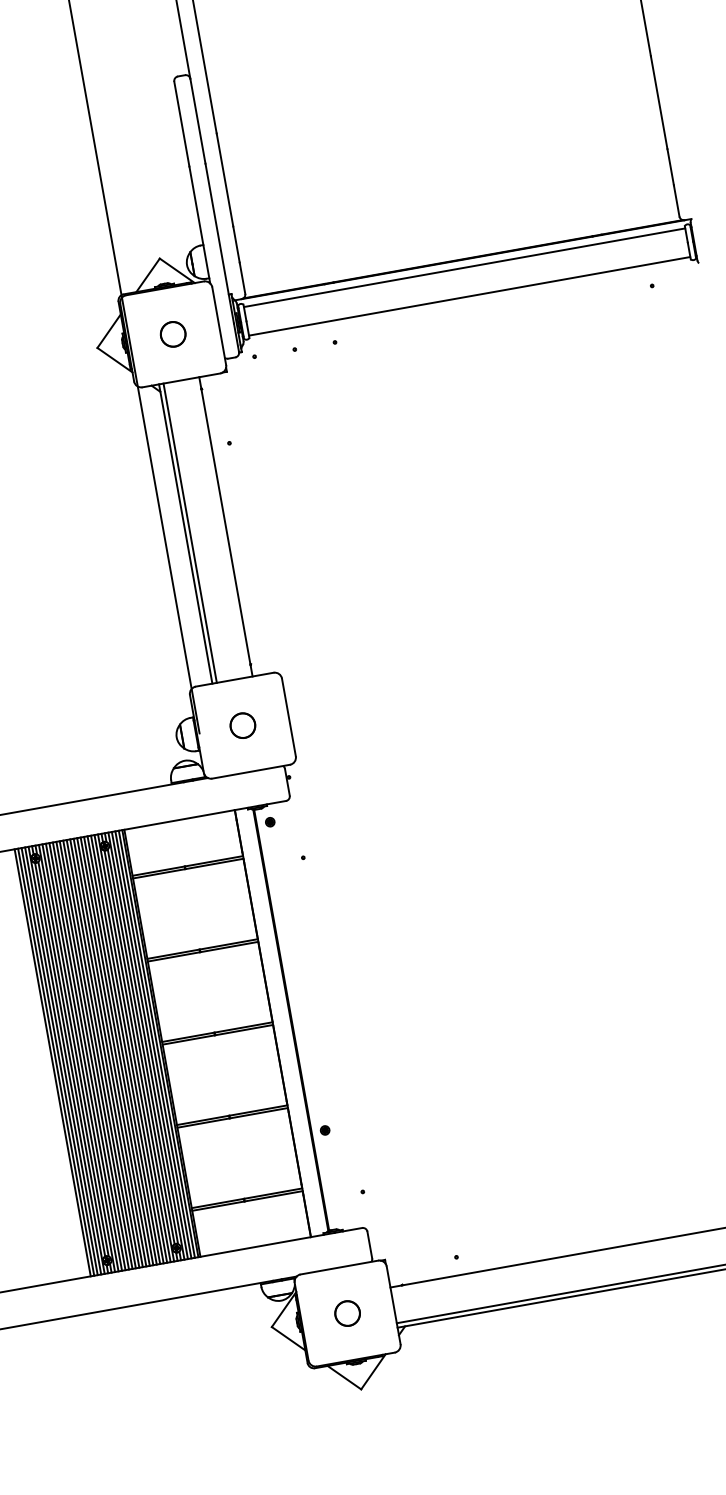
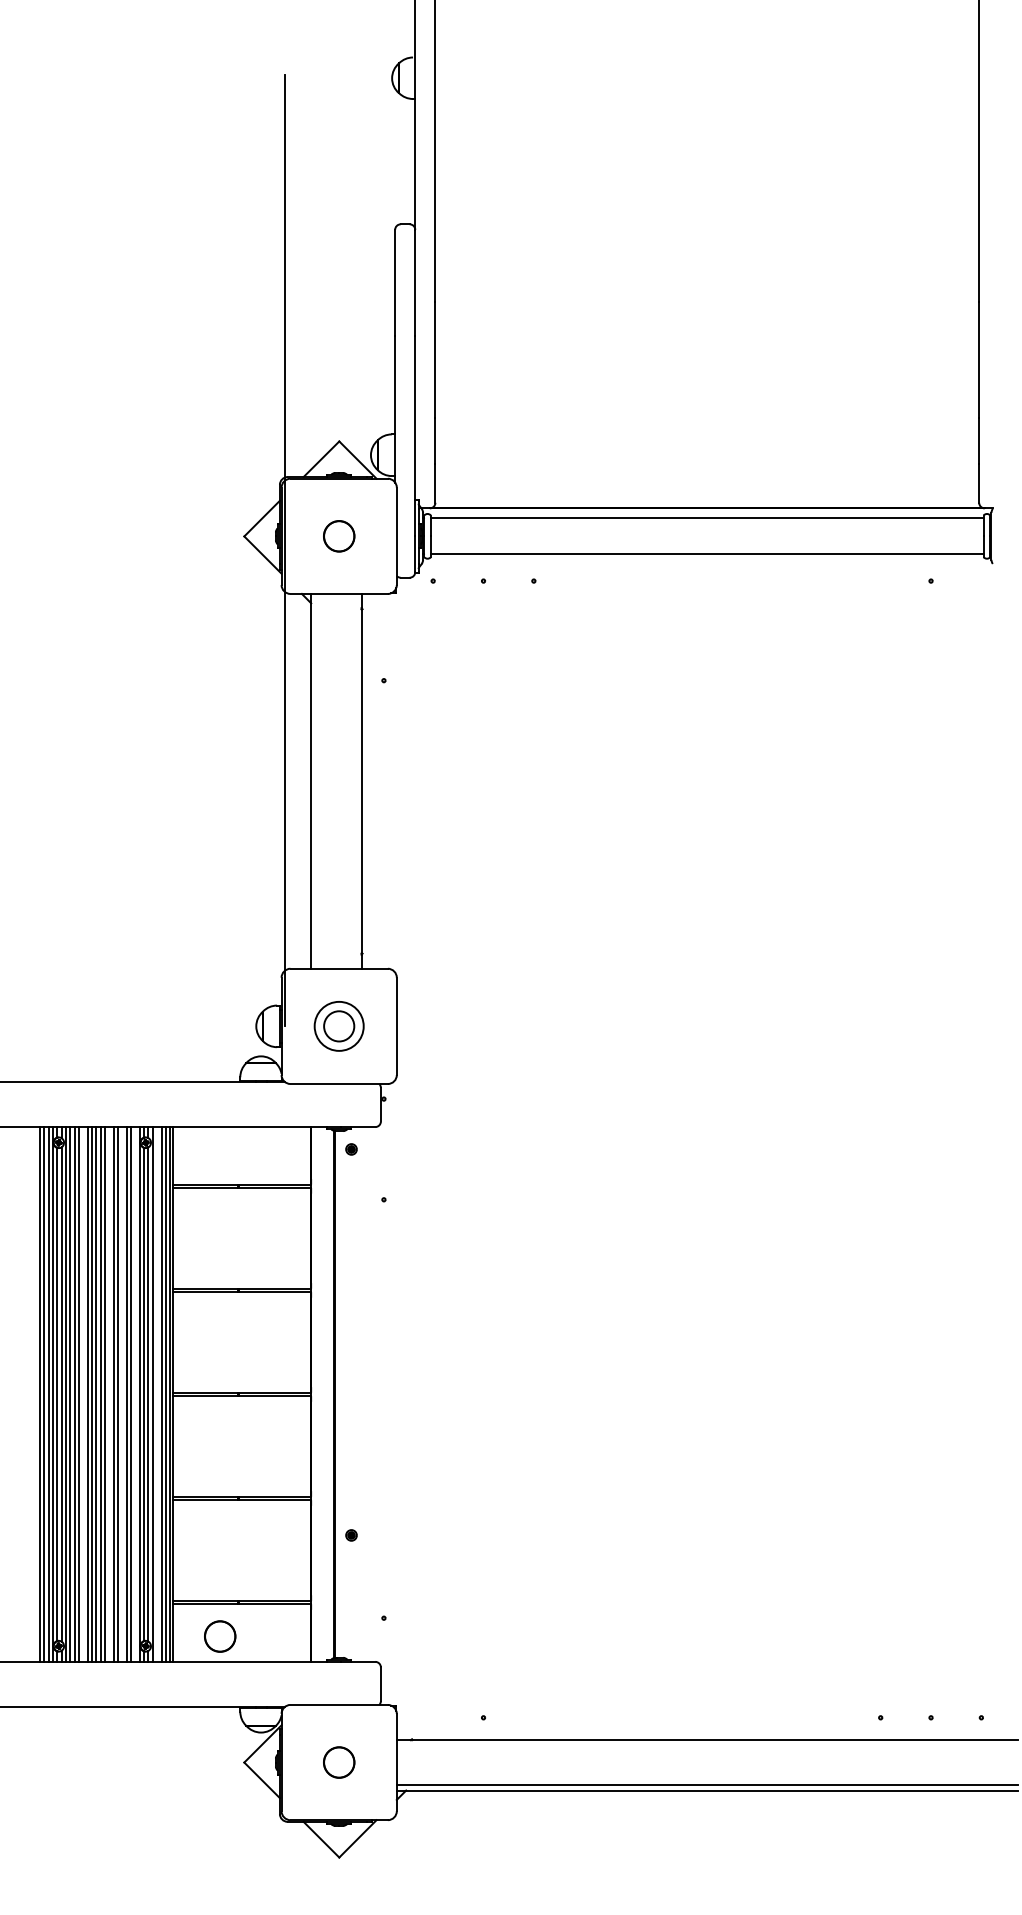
line: (189, 532) -> (316, 780), removed
circle: (242, 725) -> (338, 1026), size x1.6
line: (150, 1045) -> (157, 1394), removed
line: (132, 1048) -> (135, 1394), removed
line: (122, 1050) -> (122, 1394), removed
line: (111, 1052) -> (109, 1394), removed
line: (91, 1056) -> (83, 1394), removed
line: (52, 1062) -> (35, 1394), removed
circle: (234, 1229) -> (220, 1636), added

